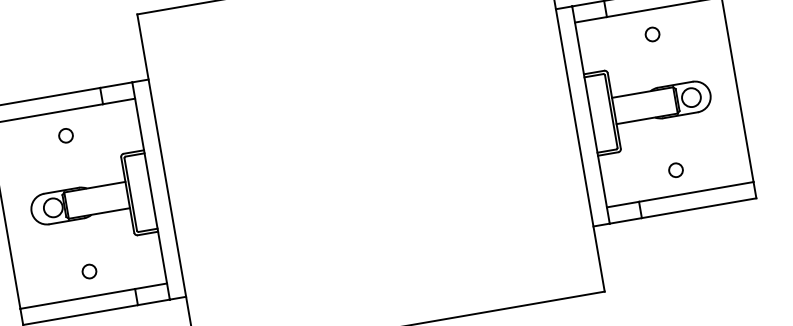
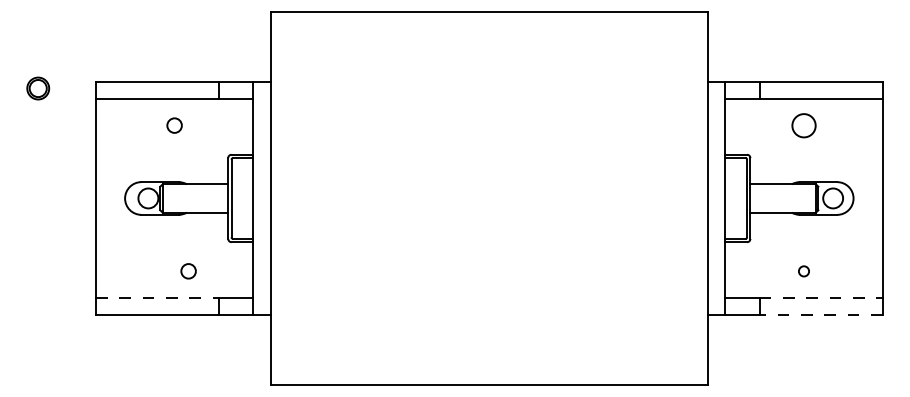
circle: (652, 34) -> (803, 125), size x1.6
circle: (675, 170) -> (803, 271), size x0.7
line: (696, 191) -> (821, 297), solid -> dashed
line: (698, 208) -> (820, 315), solid -> dashed
circle: (89, 271) -> (188, 271), moved
line: (77, 298) -> (157, 297), solid -> dashed

